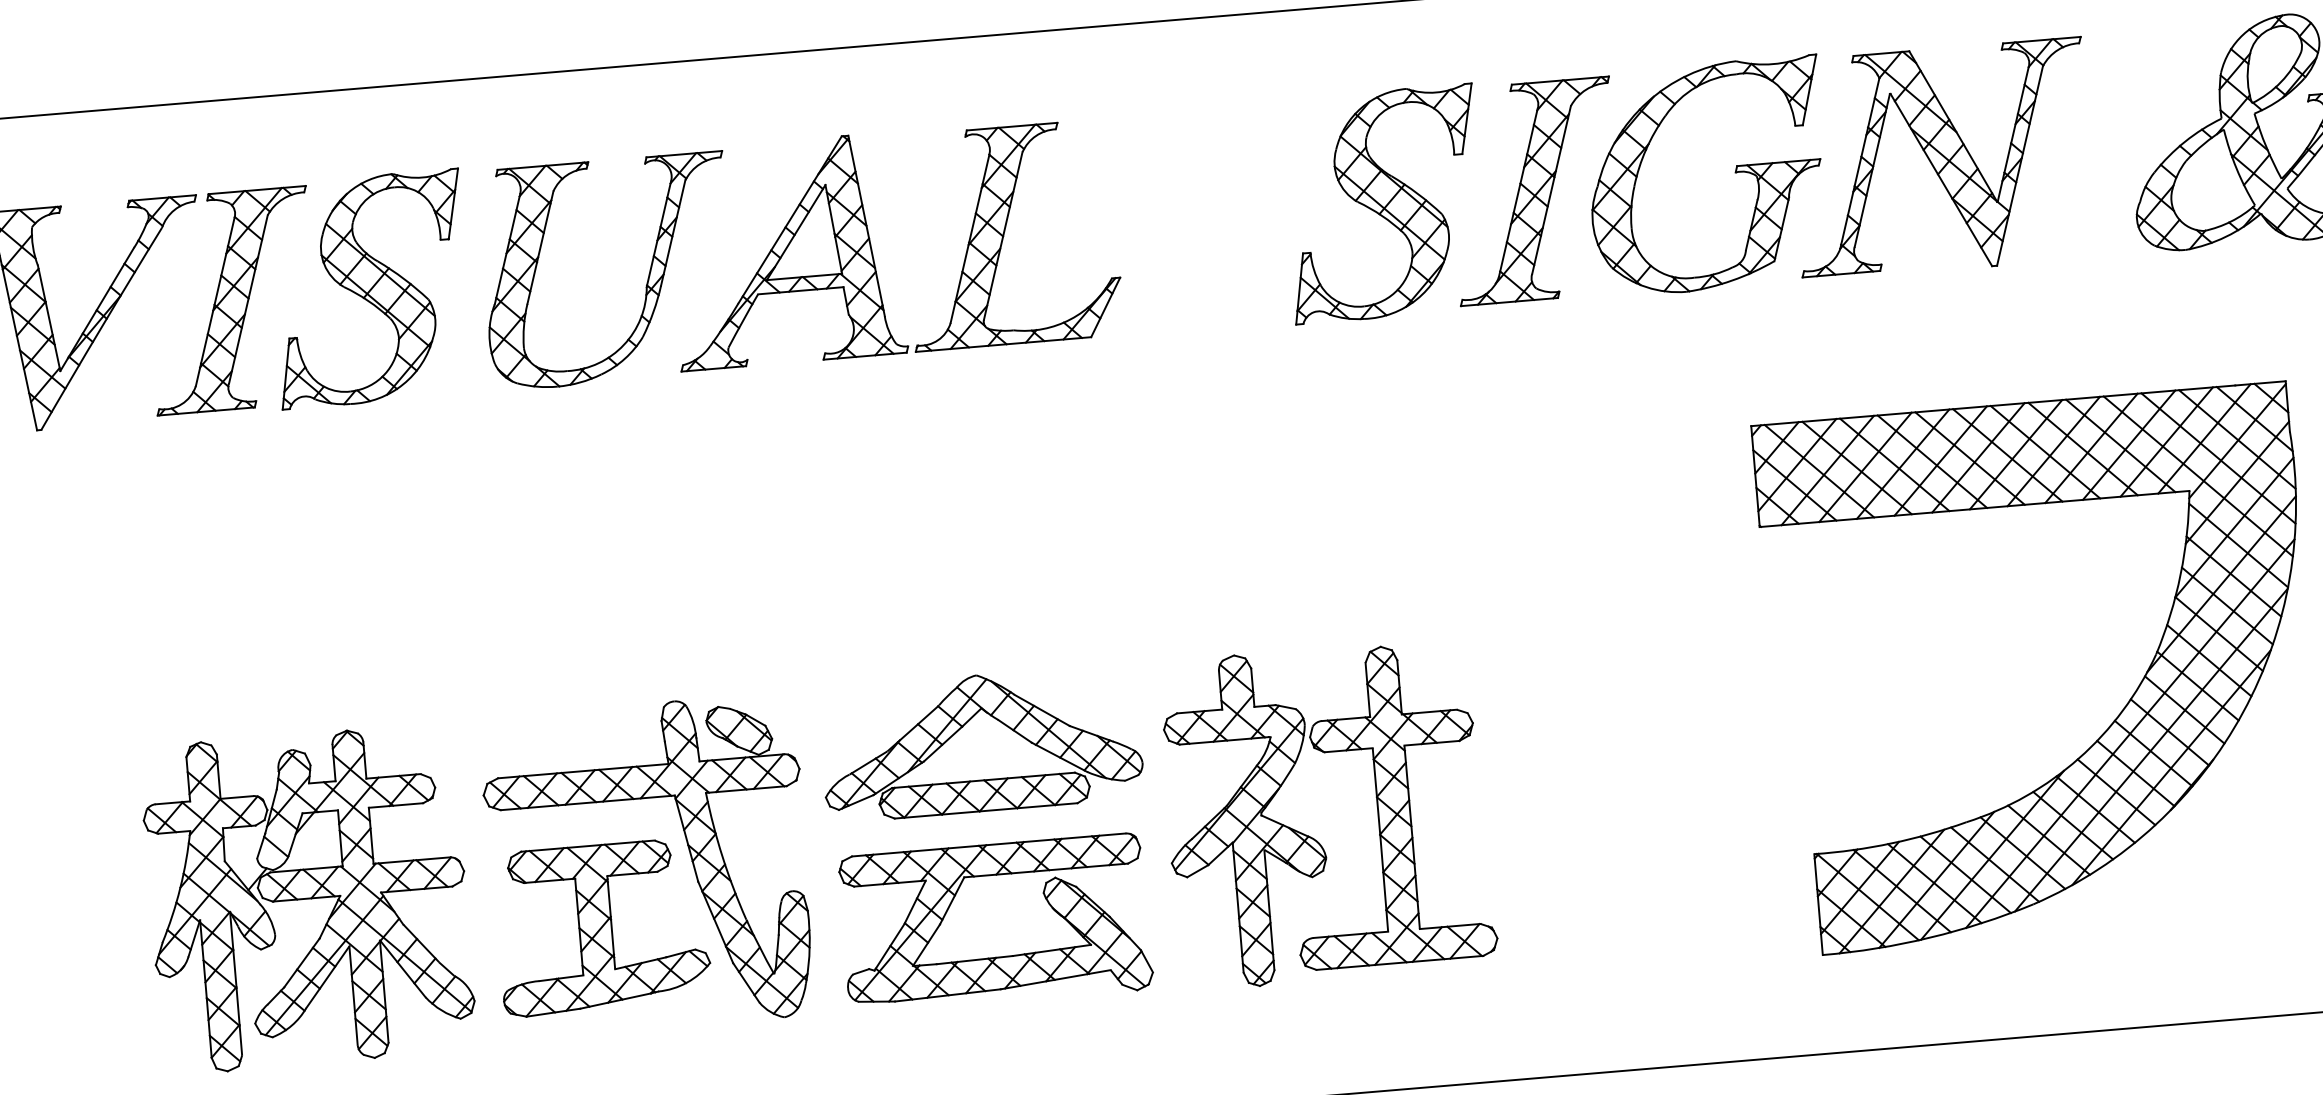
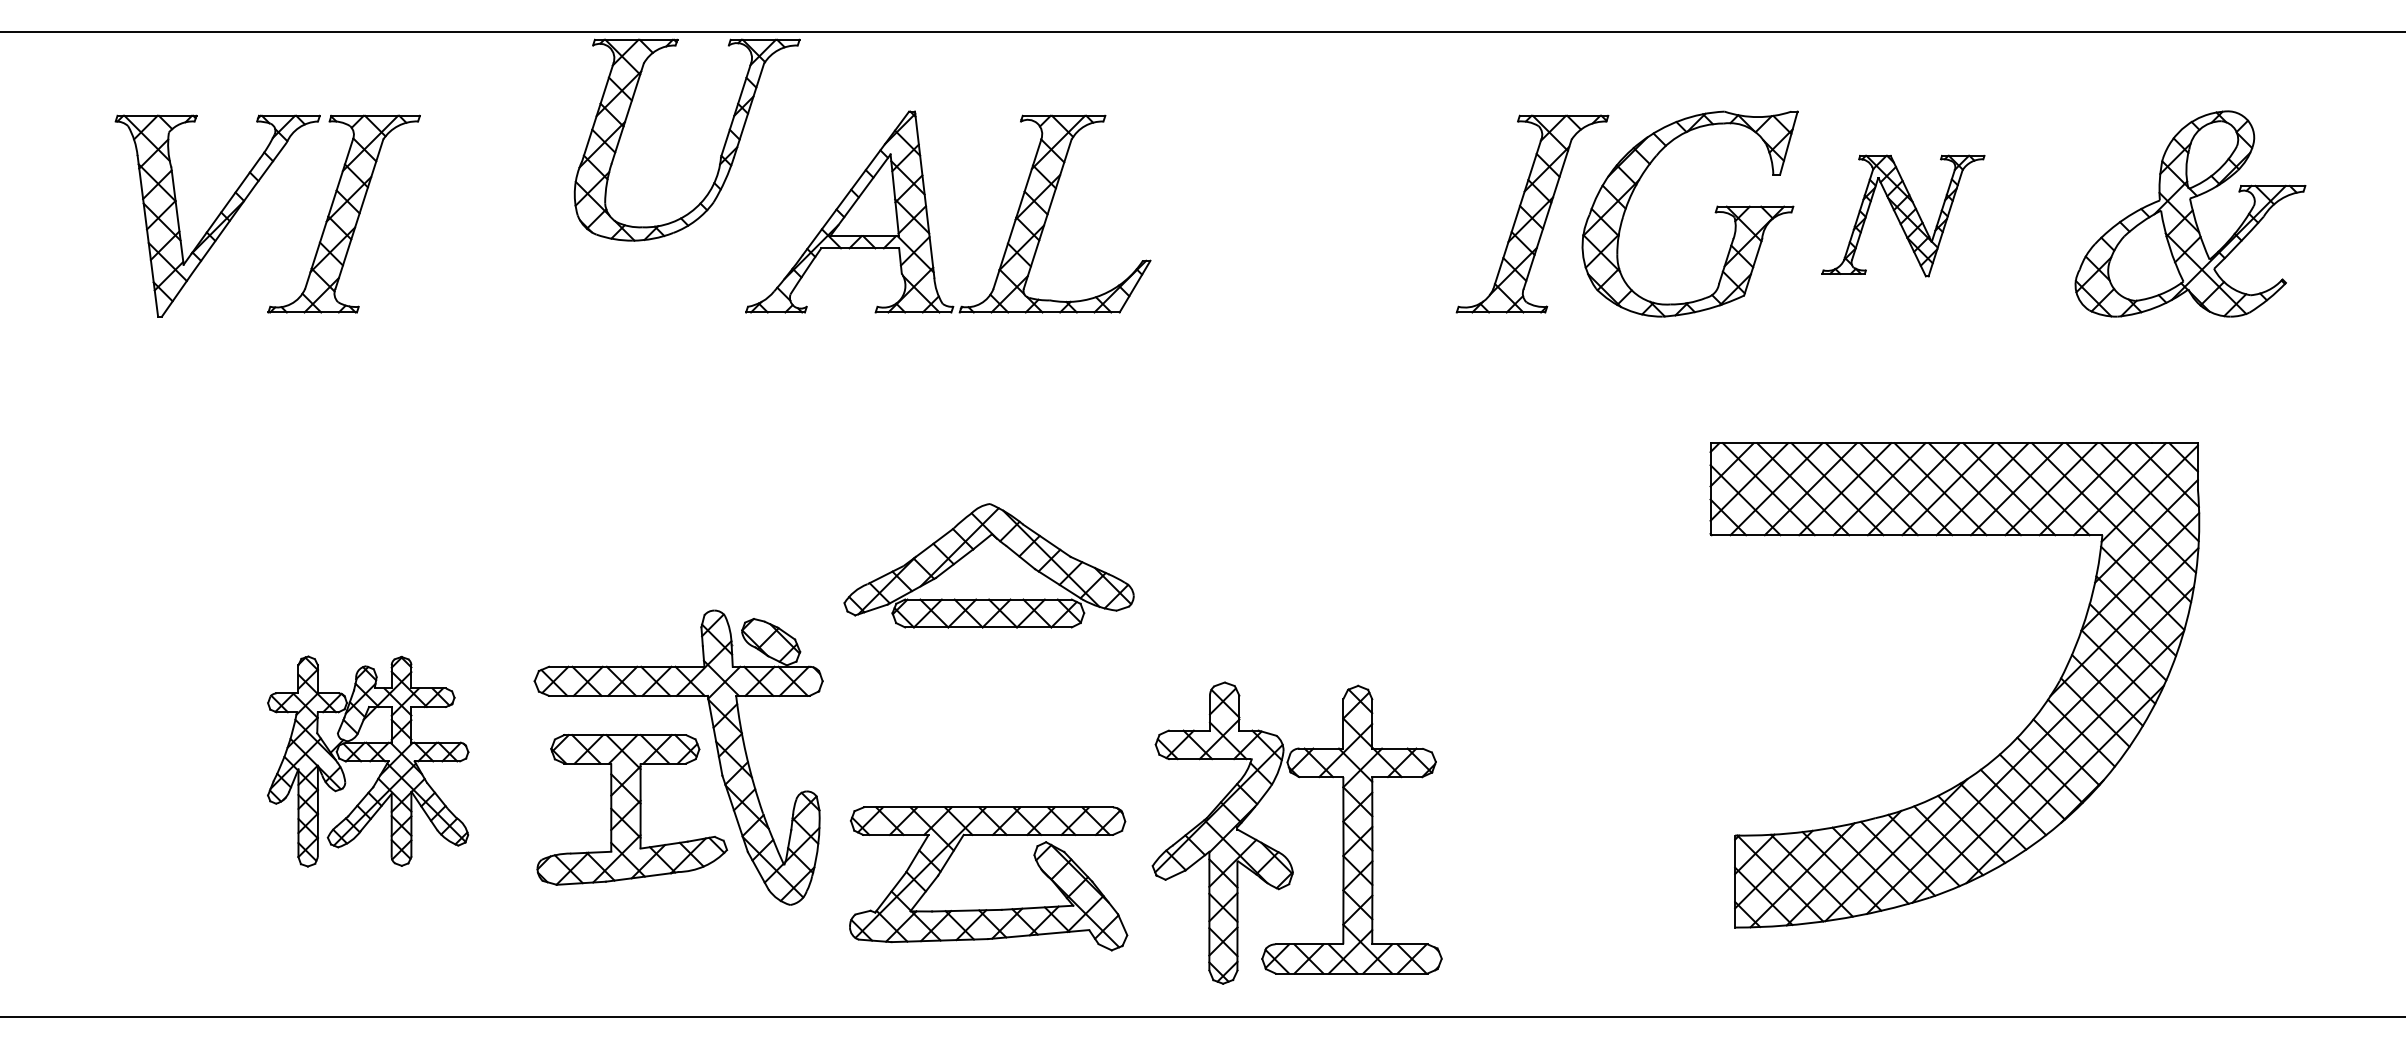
part: (1941, 158) -> (1903, 215), size x0.6
part: (1383, 203) -> (1394, 213), removed
part: (646, 280) -> (721, 151), moved
part: (370, 288) -> (470, 213), removed
part: (966, 724) -> (977, 547), moved
part: (1311, 836) -> (1281, 852), moved
part: (308, 898) -> (368, 761), size x0.7
part: (998, 956) -> (988, 909), moved

